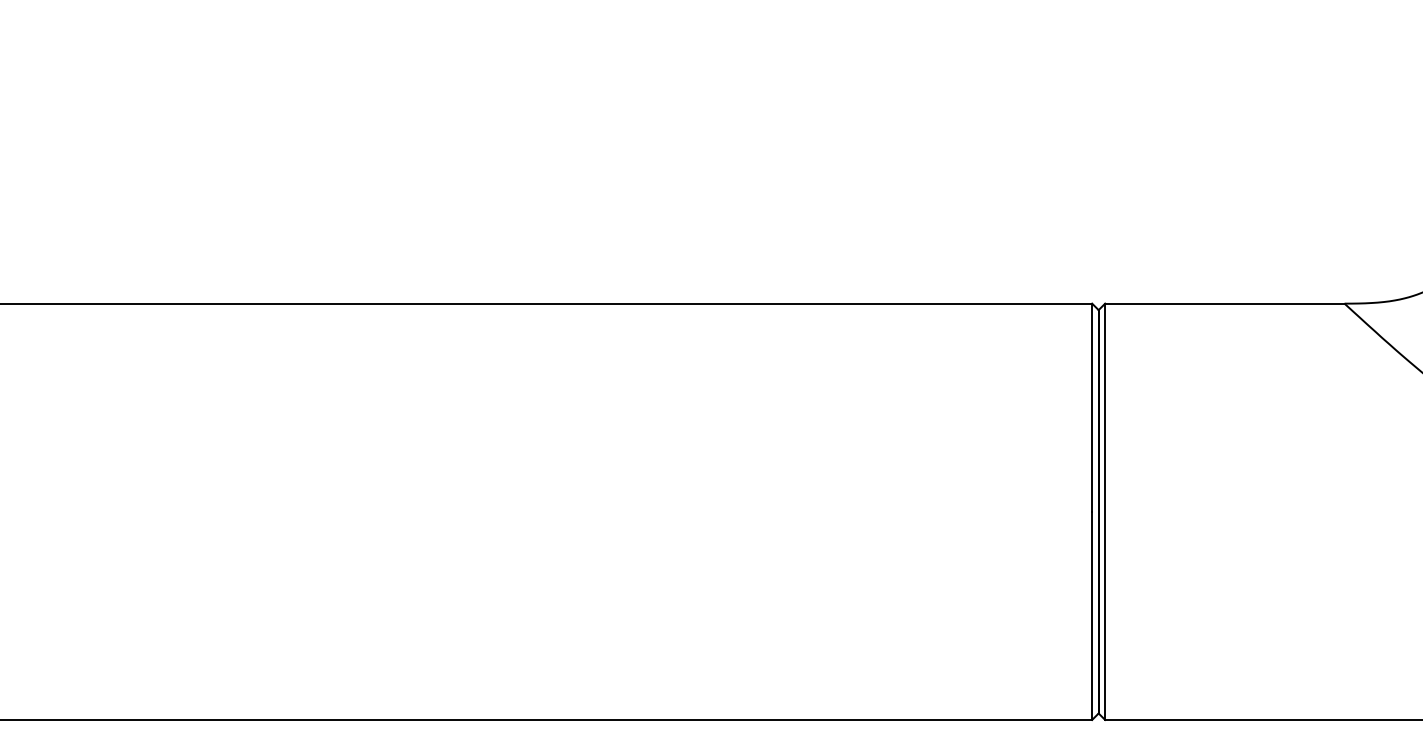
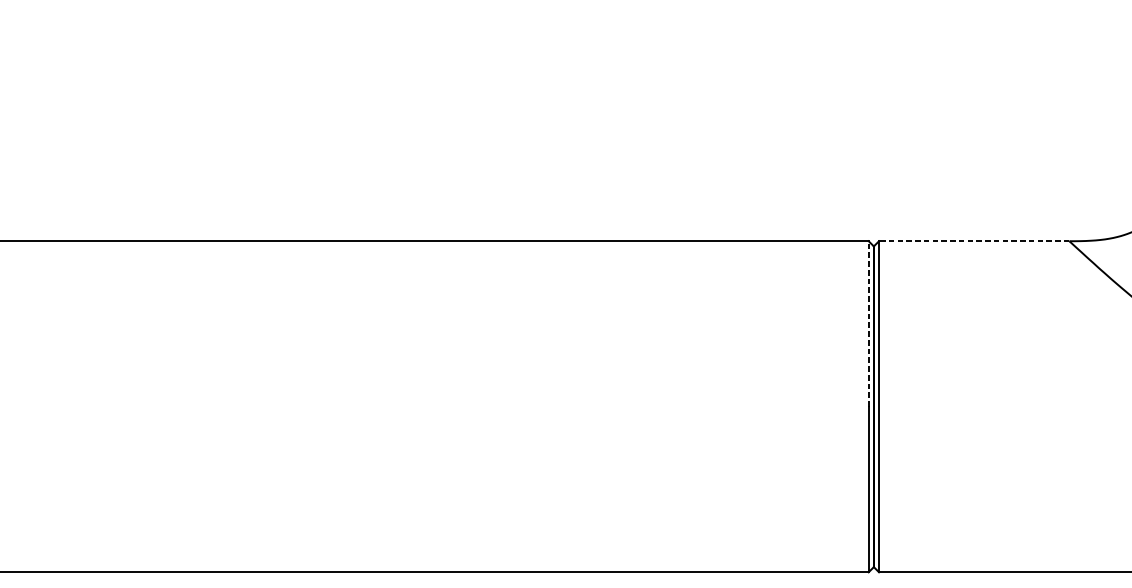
line: (1224, 303) -> (973, 241), solid -> dashed
line: (1092, 407) -> (868, 323), solid -> dashed

